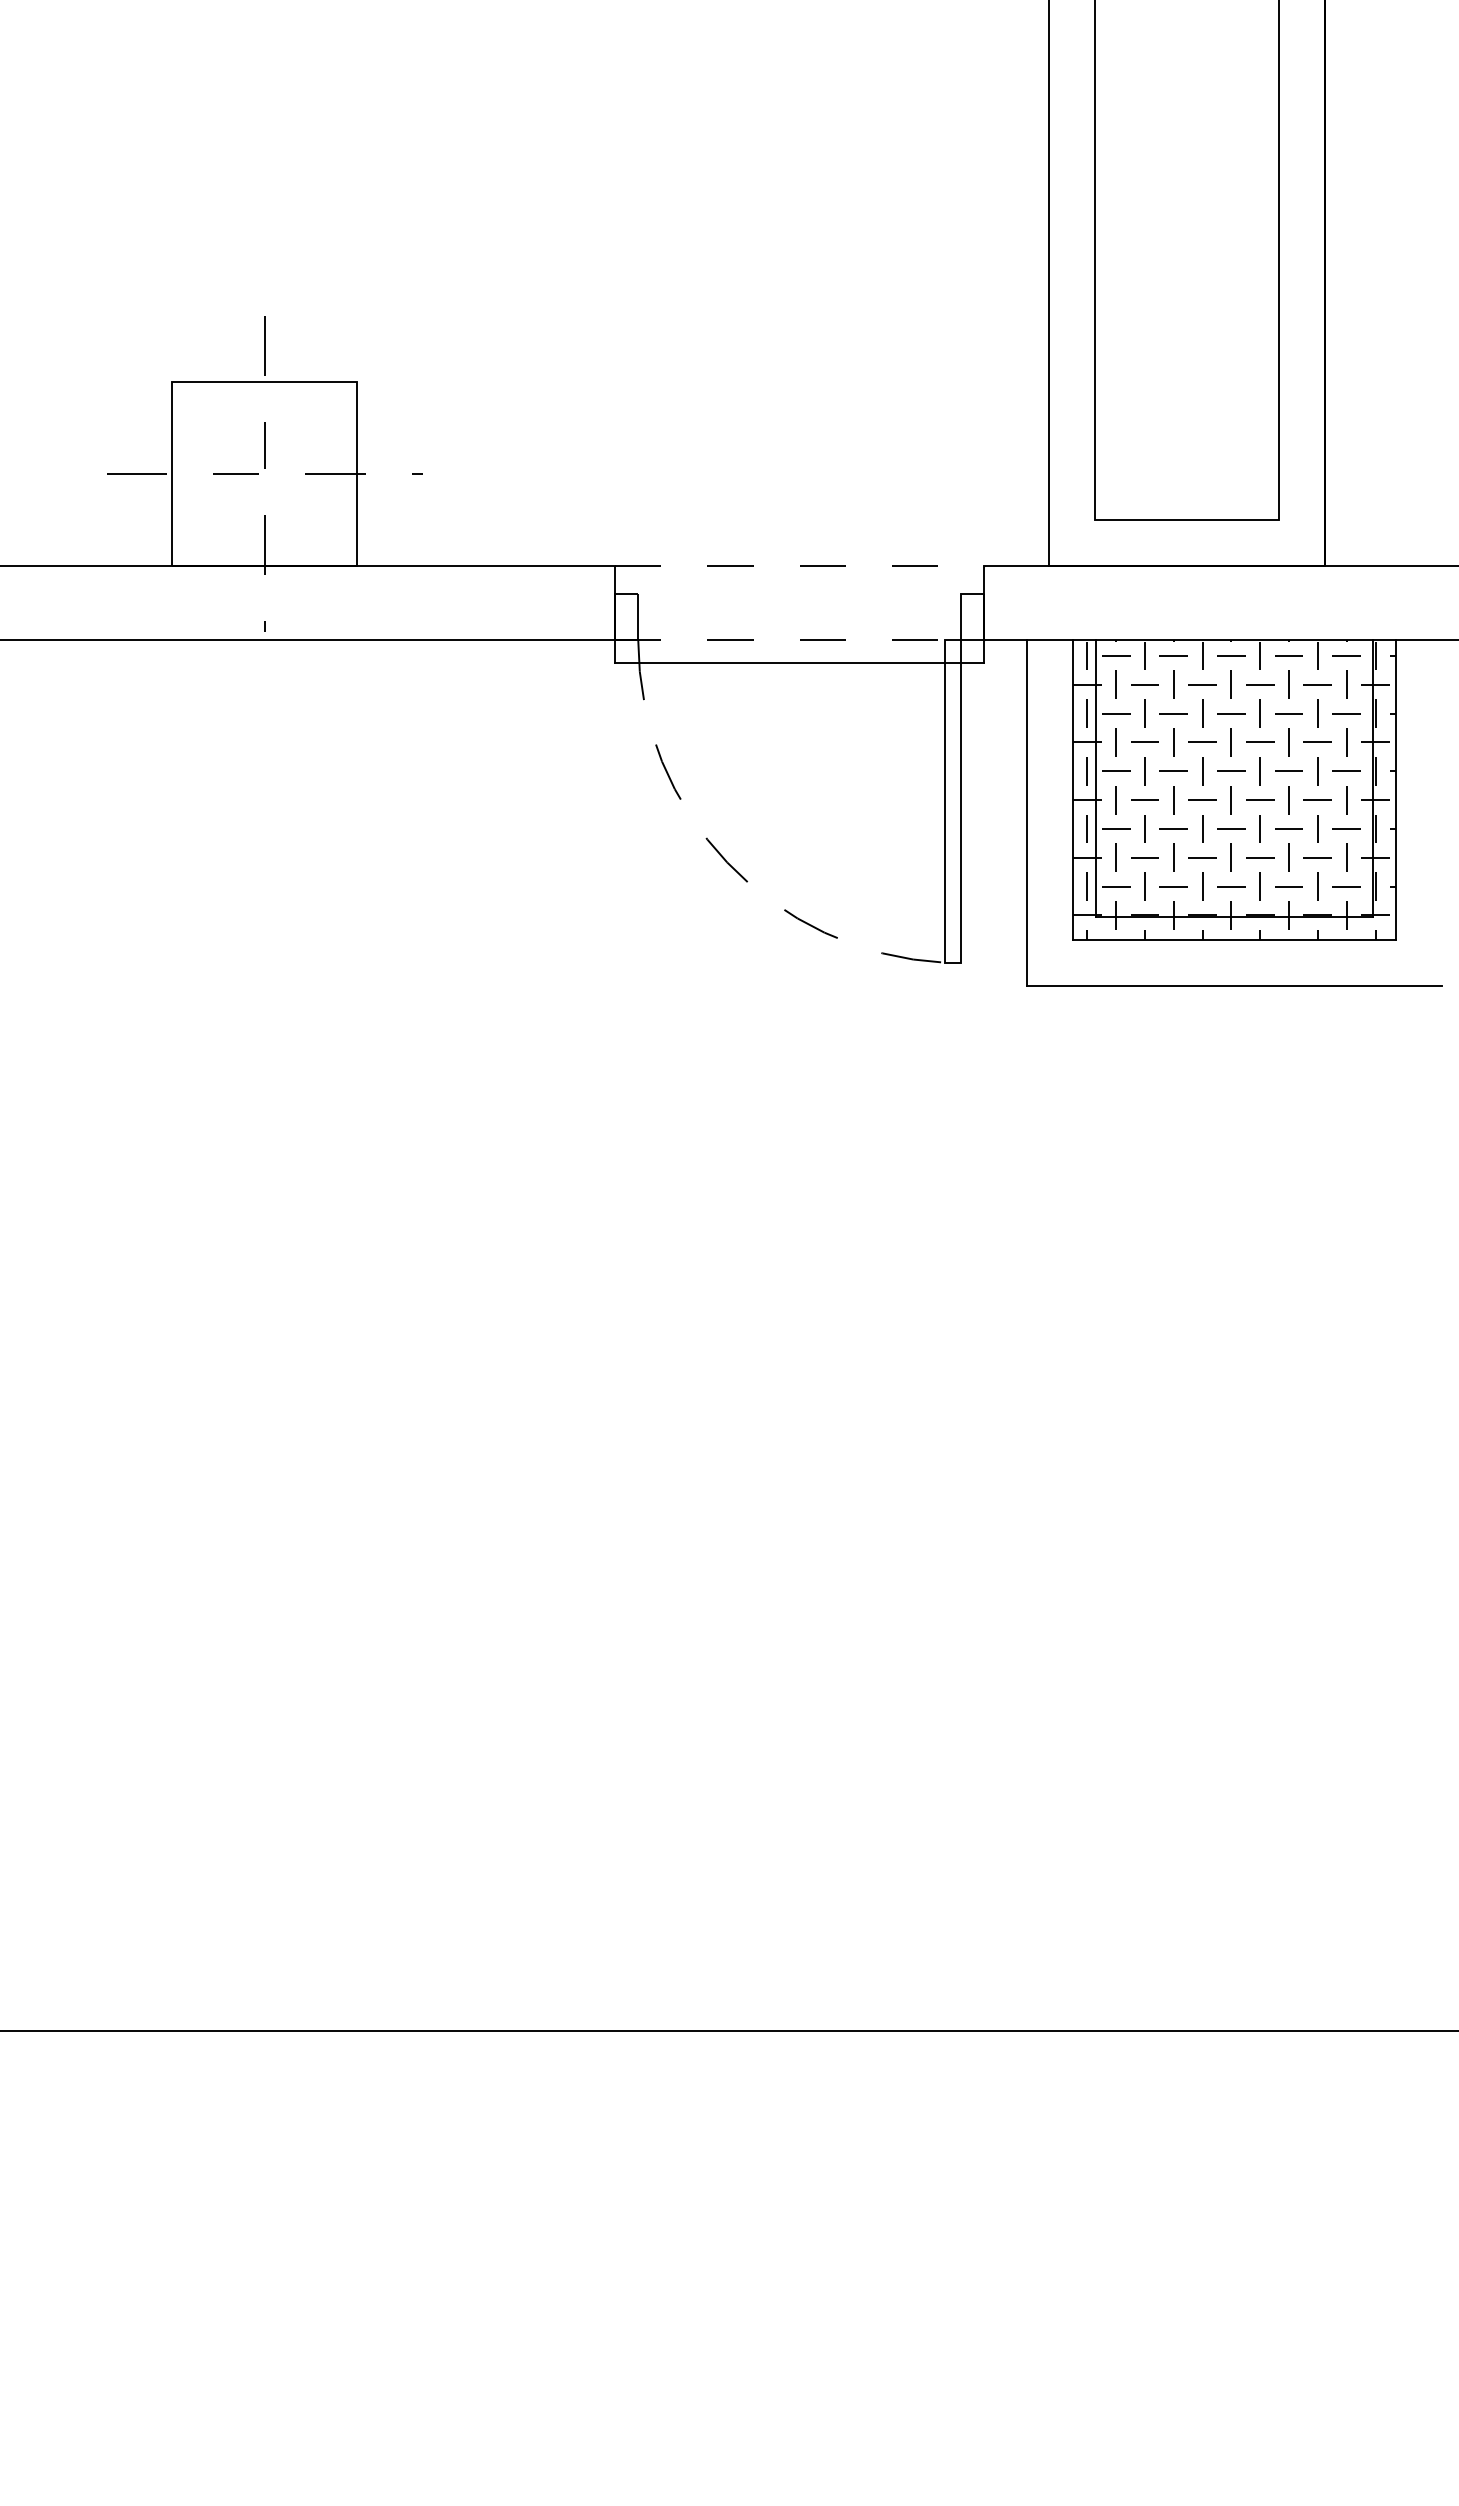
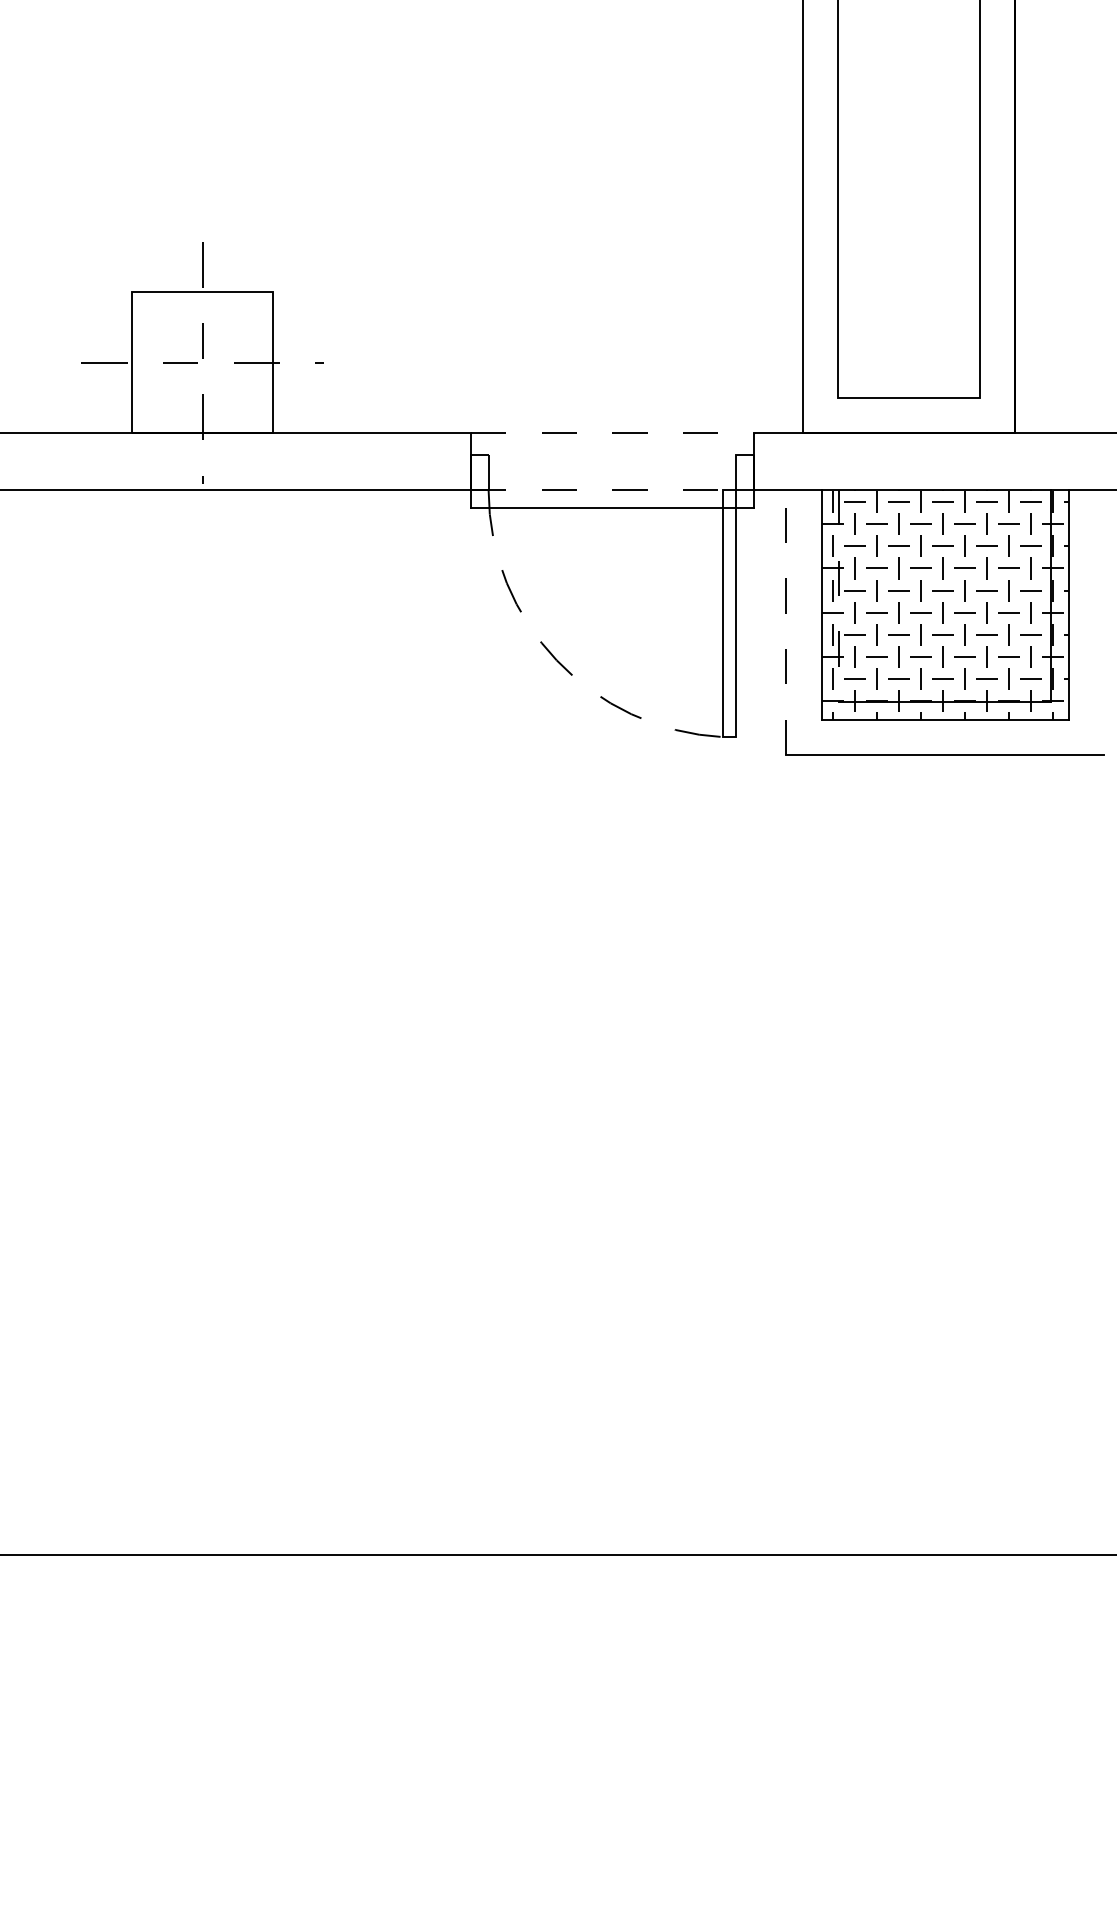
line: (1096, 778) -> (839, 596), solid -> dashed
line: (1027, 812) -> (786, 622), solid -> dashed

